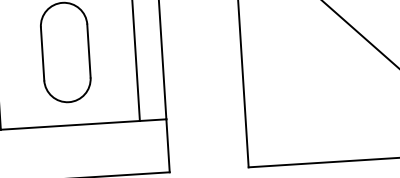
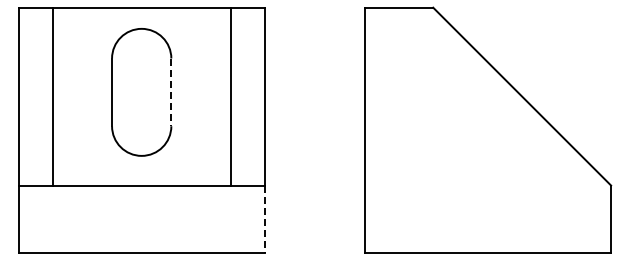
line: (89, 51) -> (171, 92), solid -> dashed
line: (168, 145) -> (264, 219), solid -> dashed

